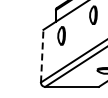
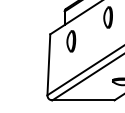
line: (42, 55) -> (49, 64), dashed -> solid

